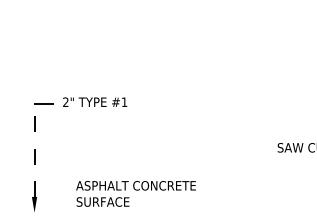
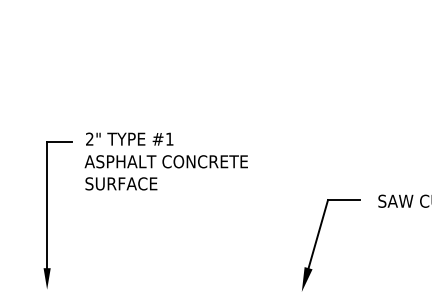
line: (34, 150) -> (47, 204), dashed -> solid
part: (233, 176) -> (318, 240), added
text: (135, 193) -> (165, 172), moved

